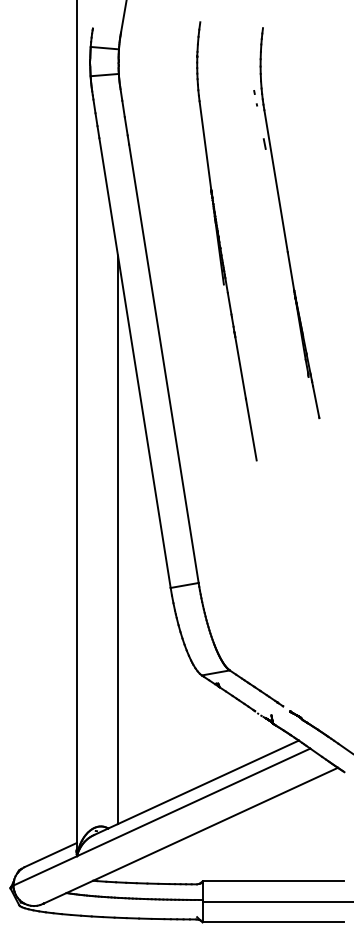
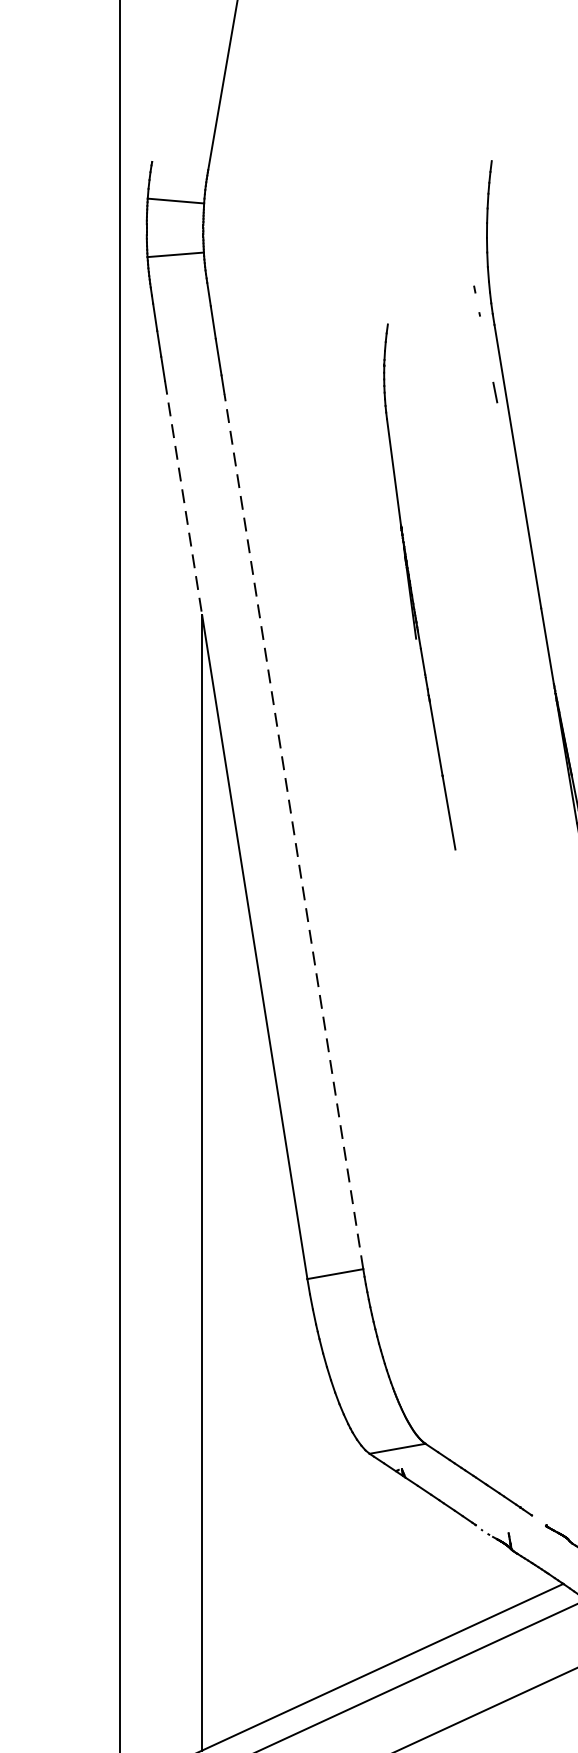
line: (108, 197) -> (183, 499), solid -> dashed
part: (226, 241) -> (418, 587), size x0.6
line: (163, 363) -> (293, 830), solid -> dashed

